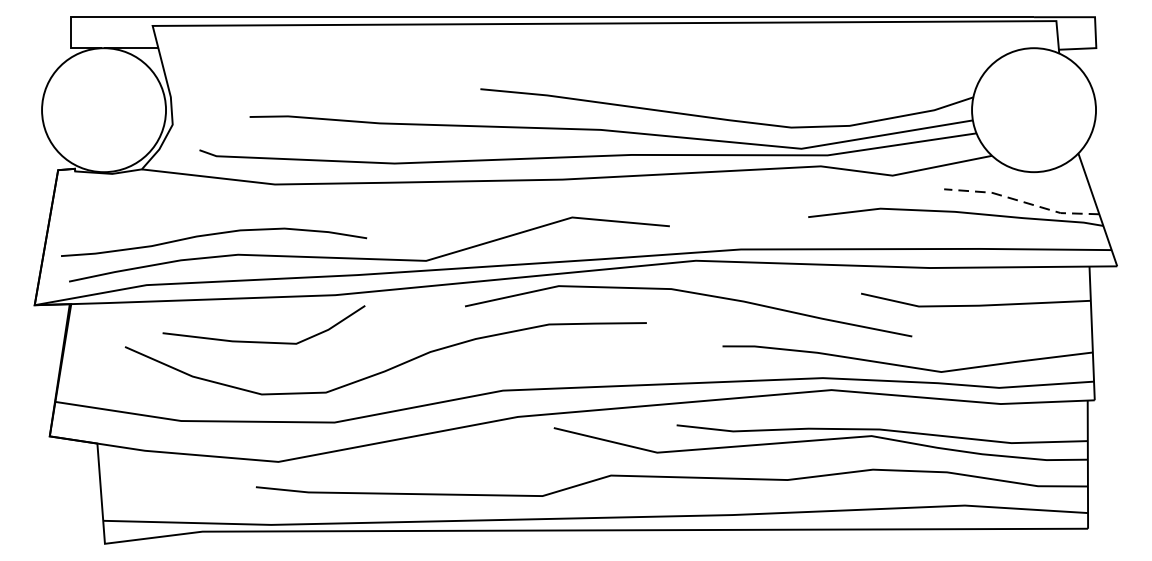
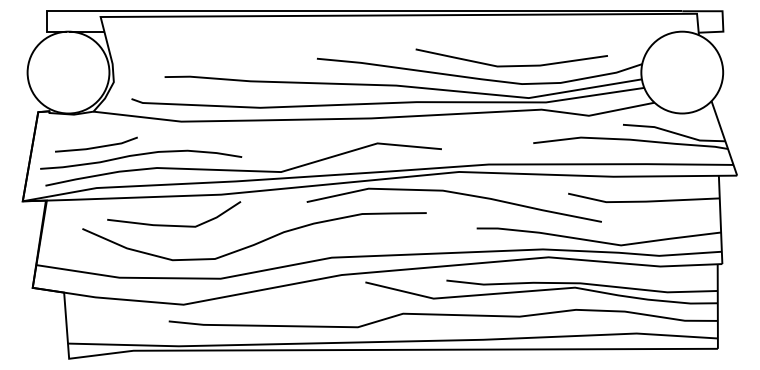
line: (775, 99) -> (511, 65), added
line: (1022, 200) -> (674, 132), dashed -> solid
line: (146, 222) -> (96, 146), added

